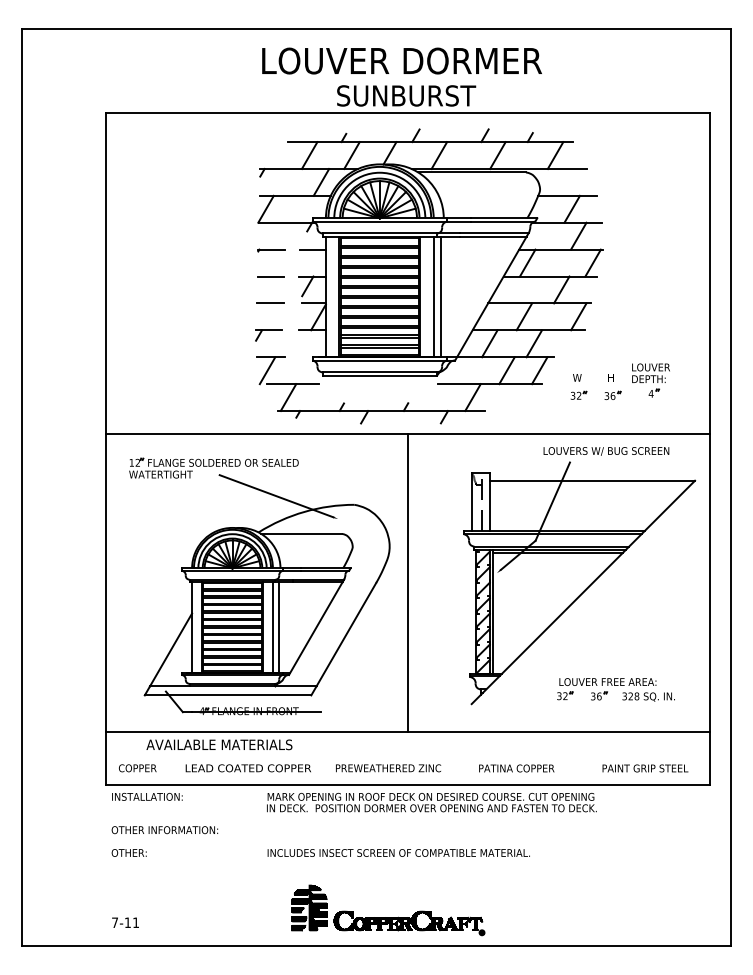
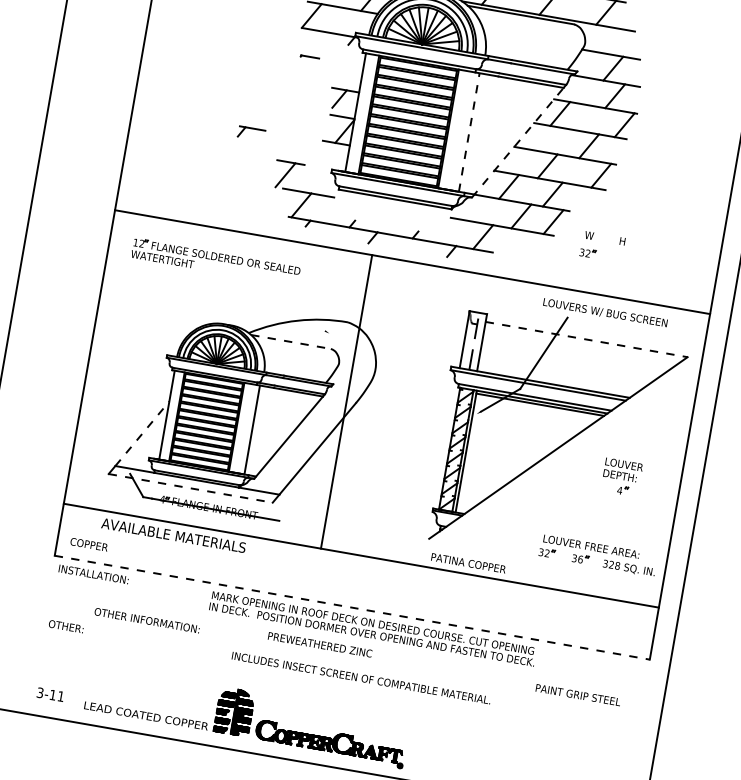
line: (312, 249) -> (350, 63), removed
part: (271, 250) -> (309, 57), size x0.7
line: (270, 276) -> (304, 82), removed
line: (433, 296) -> (461, 130), removed
line: (441, 296) -> (469, 132), solid -> dashed
line: (491, 298) -> (518, 142), solid -> dashed
line: (270, 303) -> (299, 109), removed
part: (268, 335) -> (251, 133), moved
part: (650, 380) -> (621, 477), moved
part: (612, 395) -> (620, 259), removed
line: (593, 480) -> (587, 339), solid -> dashed
line: (276, 496) -> (272, 300), removed
line: (302, 533) -> (291, 341), solid -> dashed
line: (407, 583) -> (346, 401), moved
line: (272, 627) -> (246, 429), removed
line: (171, 649) -> (142, 433), solid -> dashed
part: (615, 689) -> (597, 555), moved
line: (228, 695) -> (191, 488), solid -> dashed
text: (247, 768) -> (145, 716), moved
text: (388, 768) -> (320, 645), moved
text: (516, 768) -> (468, 563), moved
text: (645, 768) -> (578, 695), moved
line: (408, 785) -> (352, 608), solid -> dashed
text: (164, 830) -> (146, 620), moved
text: (398, 852) -> (361, 677), moved
text: (115, 922) -> (40, 692), 7-11 -> 3-11

